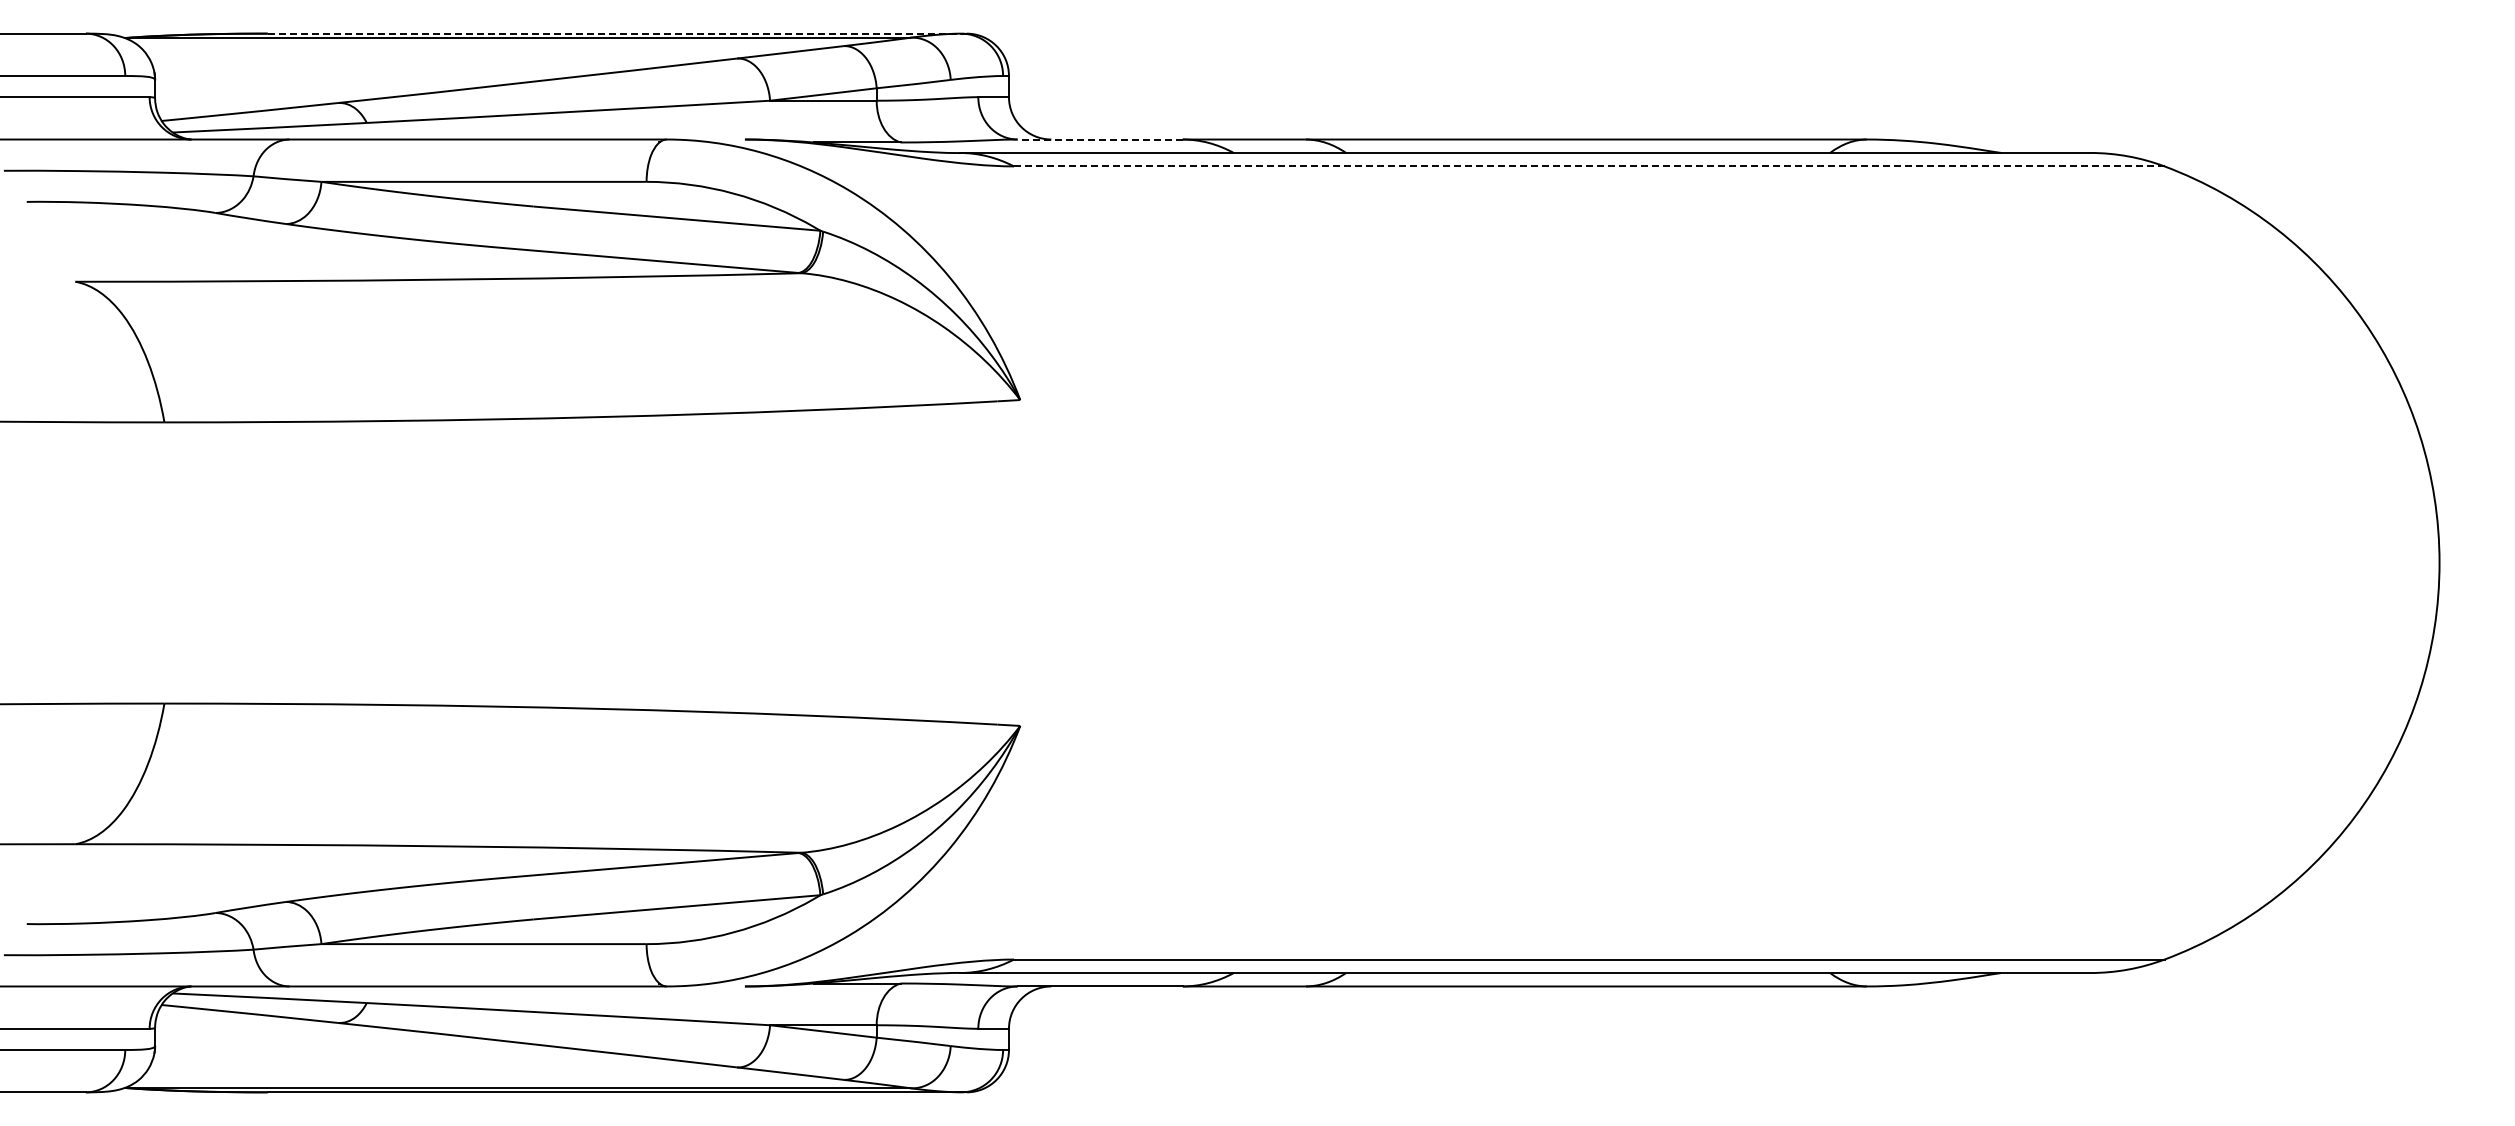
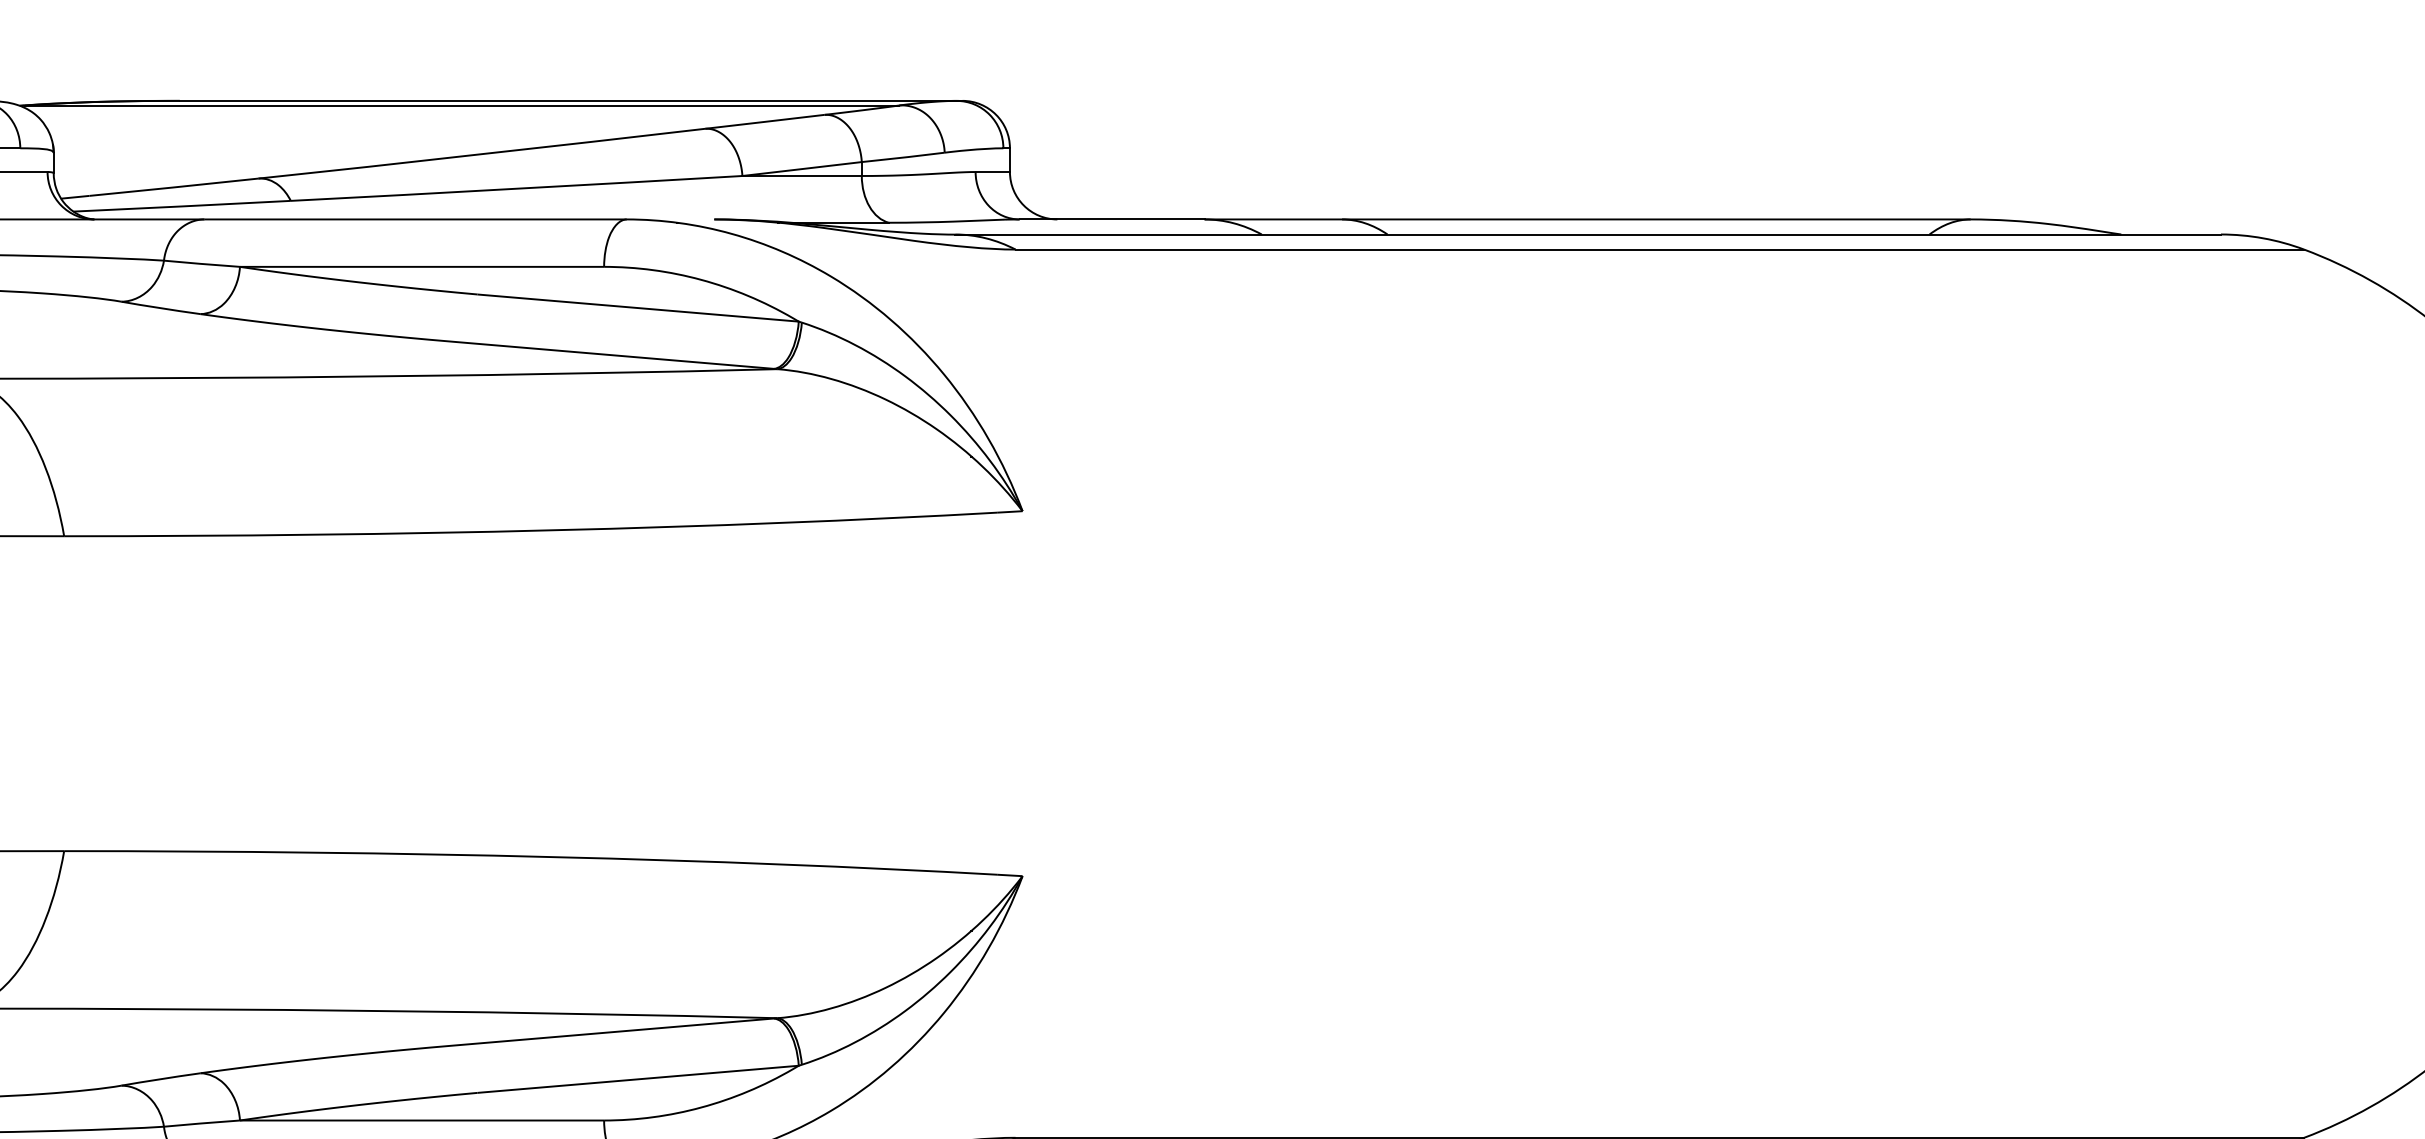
line: (614, 33) -> (568, 100), dashed -> solid
line: (1100, 139) -> (1112, 219), dashed -> solid
line: (1588, 166) -> (1658, 249), dashed -> solid

